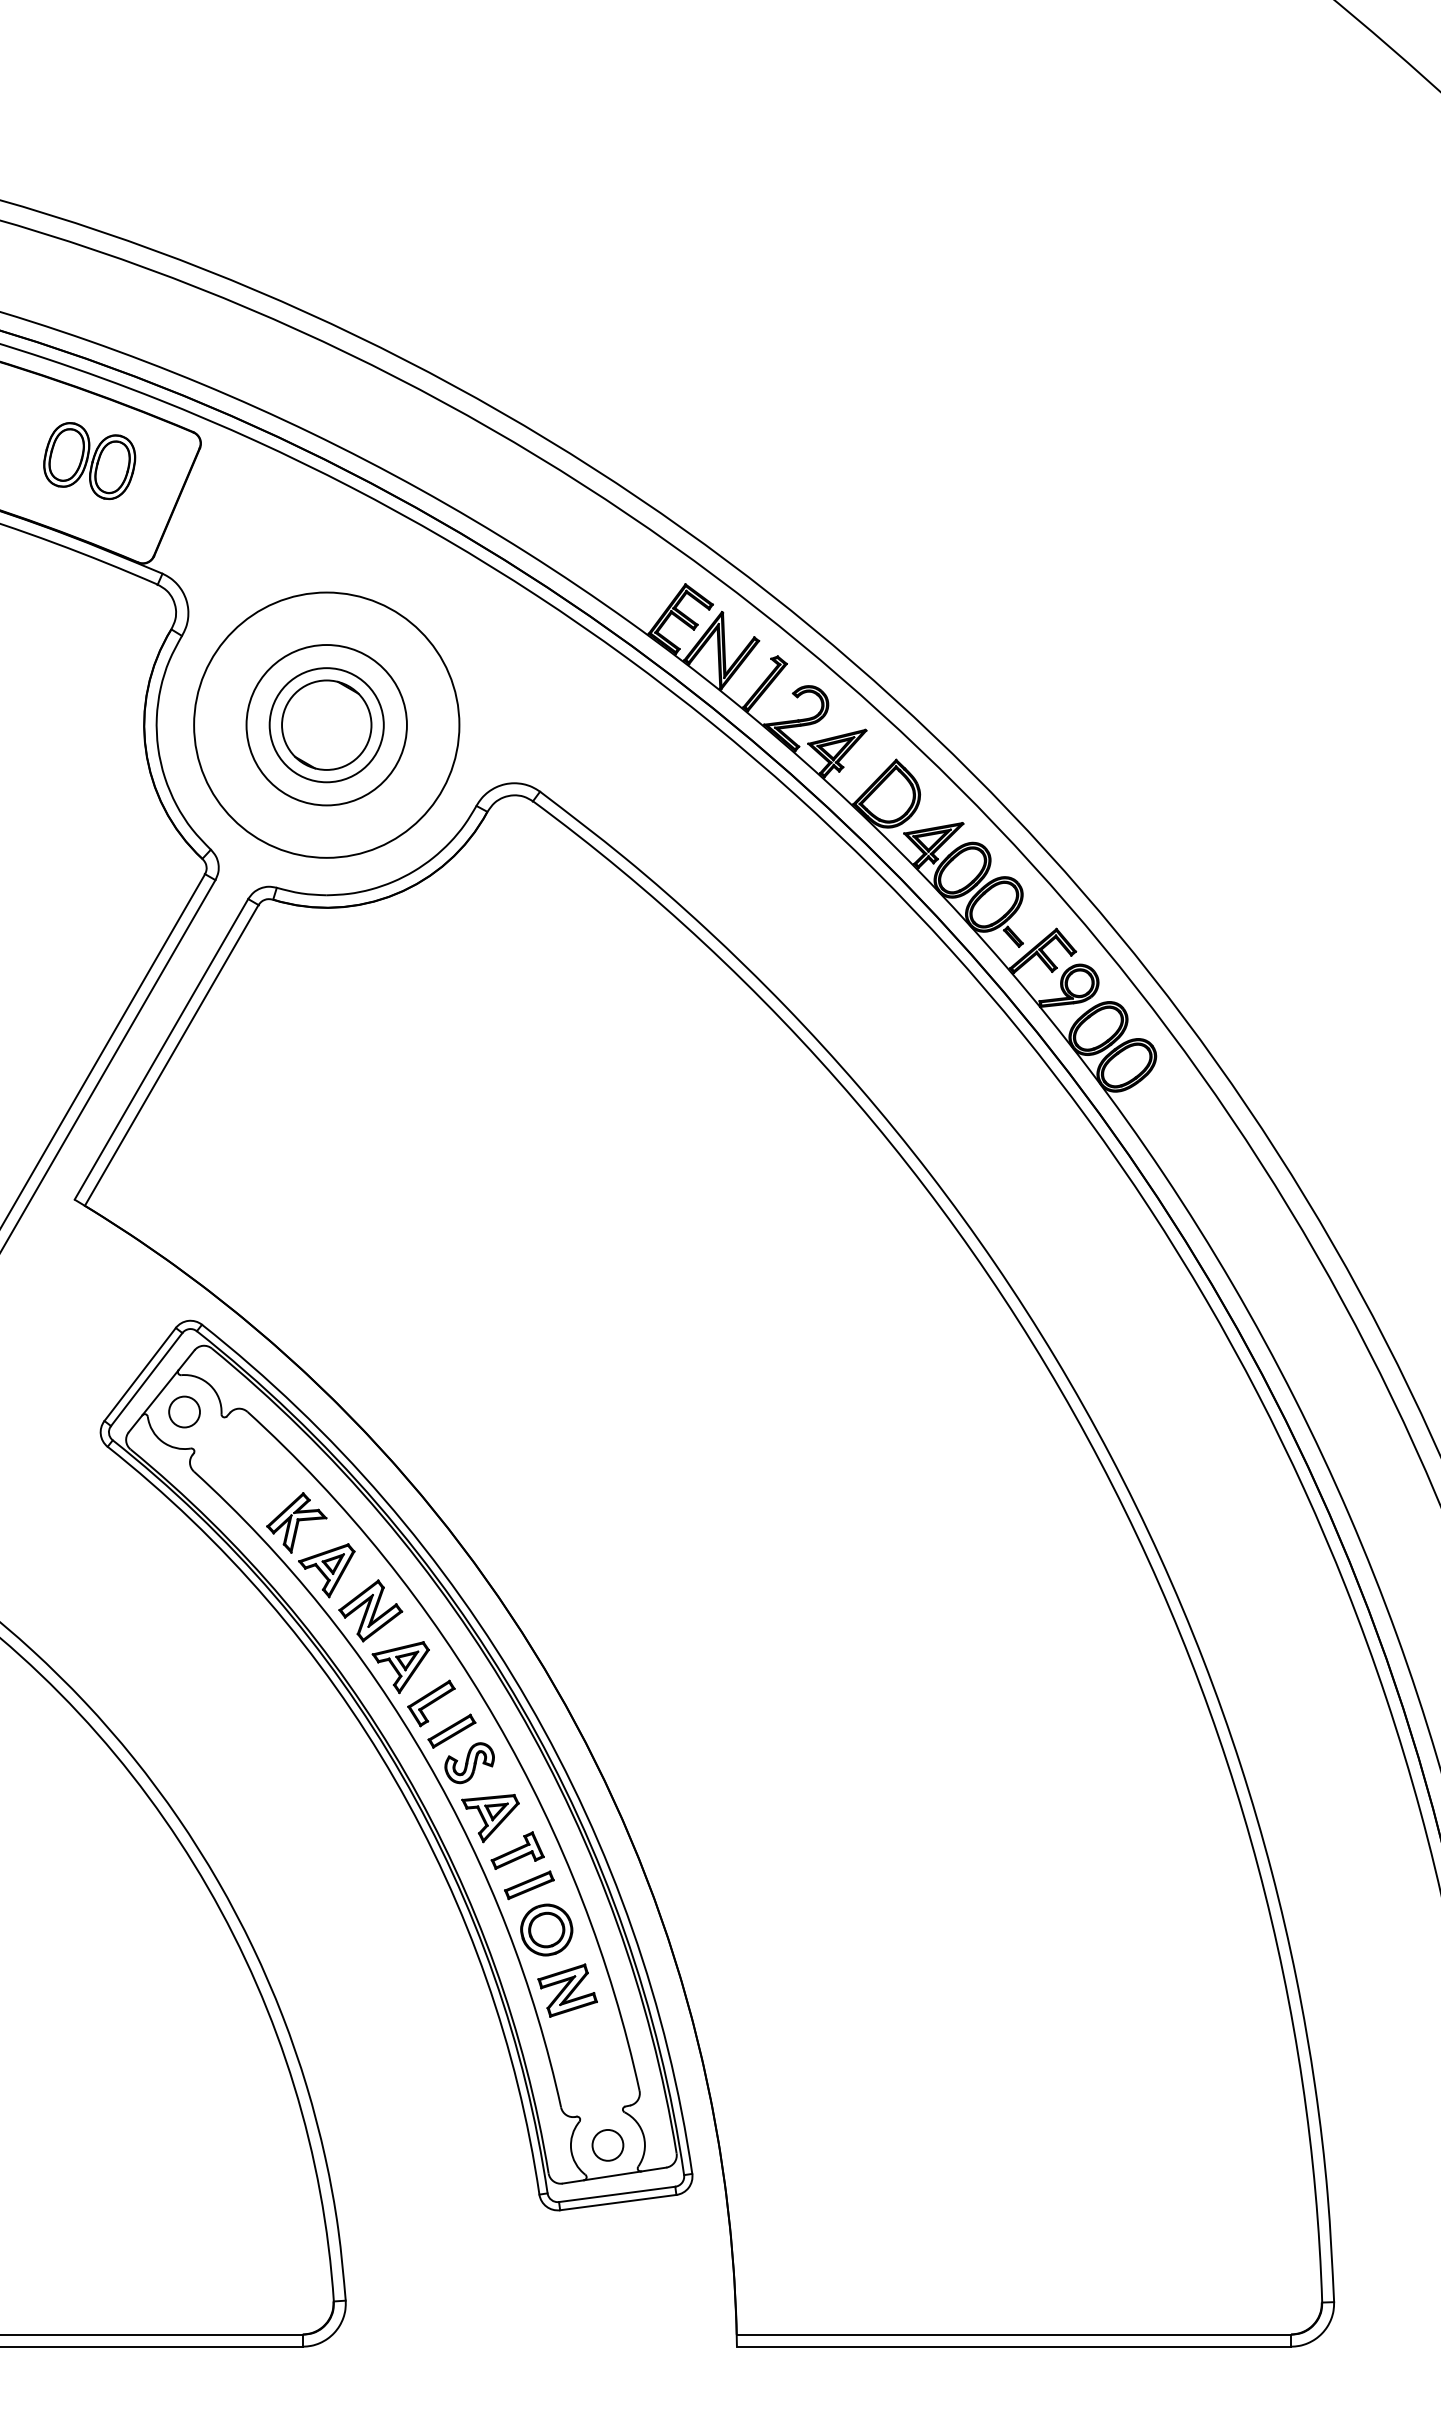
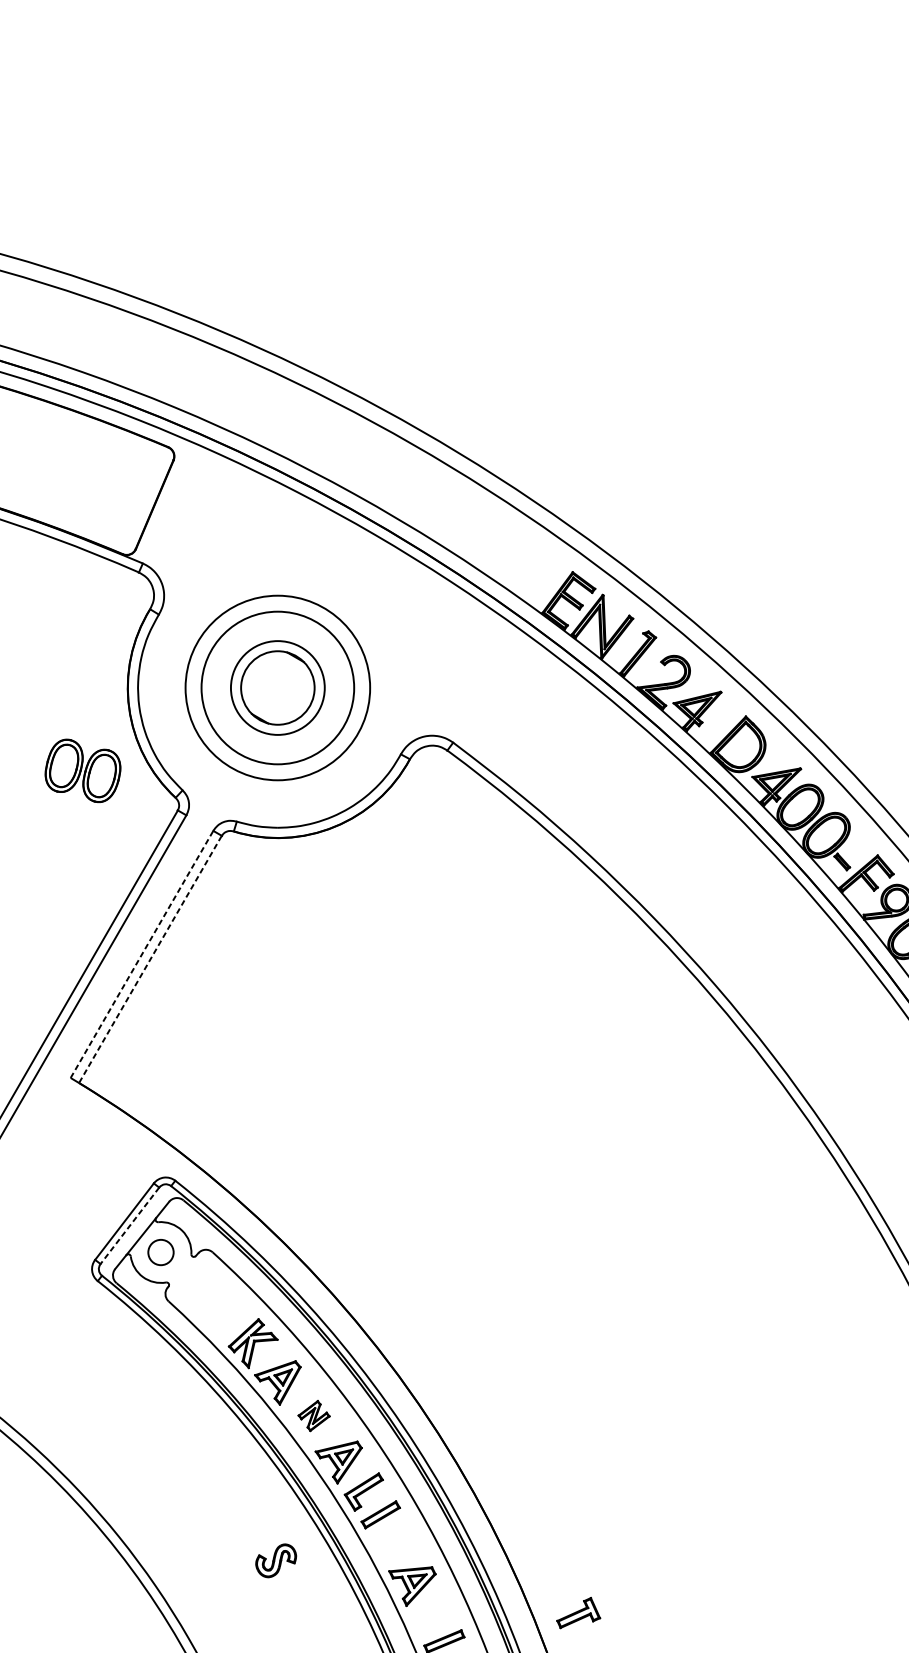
part: (89, 460) -> (82, 770), moved
circle: (326, 724) -> (277, 687), size x0.7
circle: (326, 725) -> (277, 688), size x1.4
line: (161, 1049) -> (142, 954), solid -> dashed
line: (171, 1055) -> (150, 959), solid -> dashed
line: (146, 1379) -> (129, 1225), solid -> dashed
part: (370, 1610) -> (313, 1415), size x0.6
part: (469, 1763) -> (276, 1561), moved
part: (517, 1850) -> (578, 1612), moved

